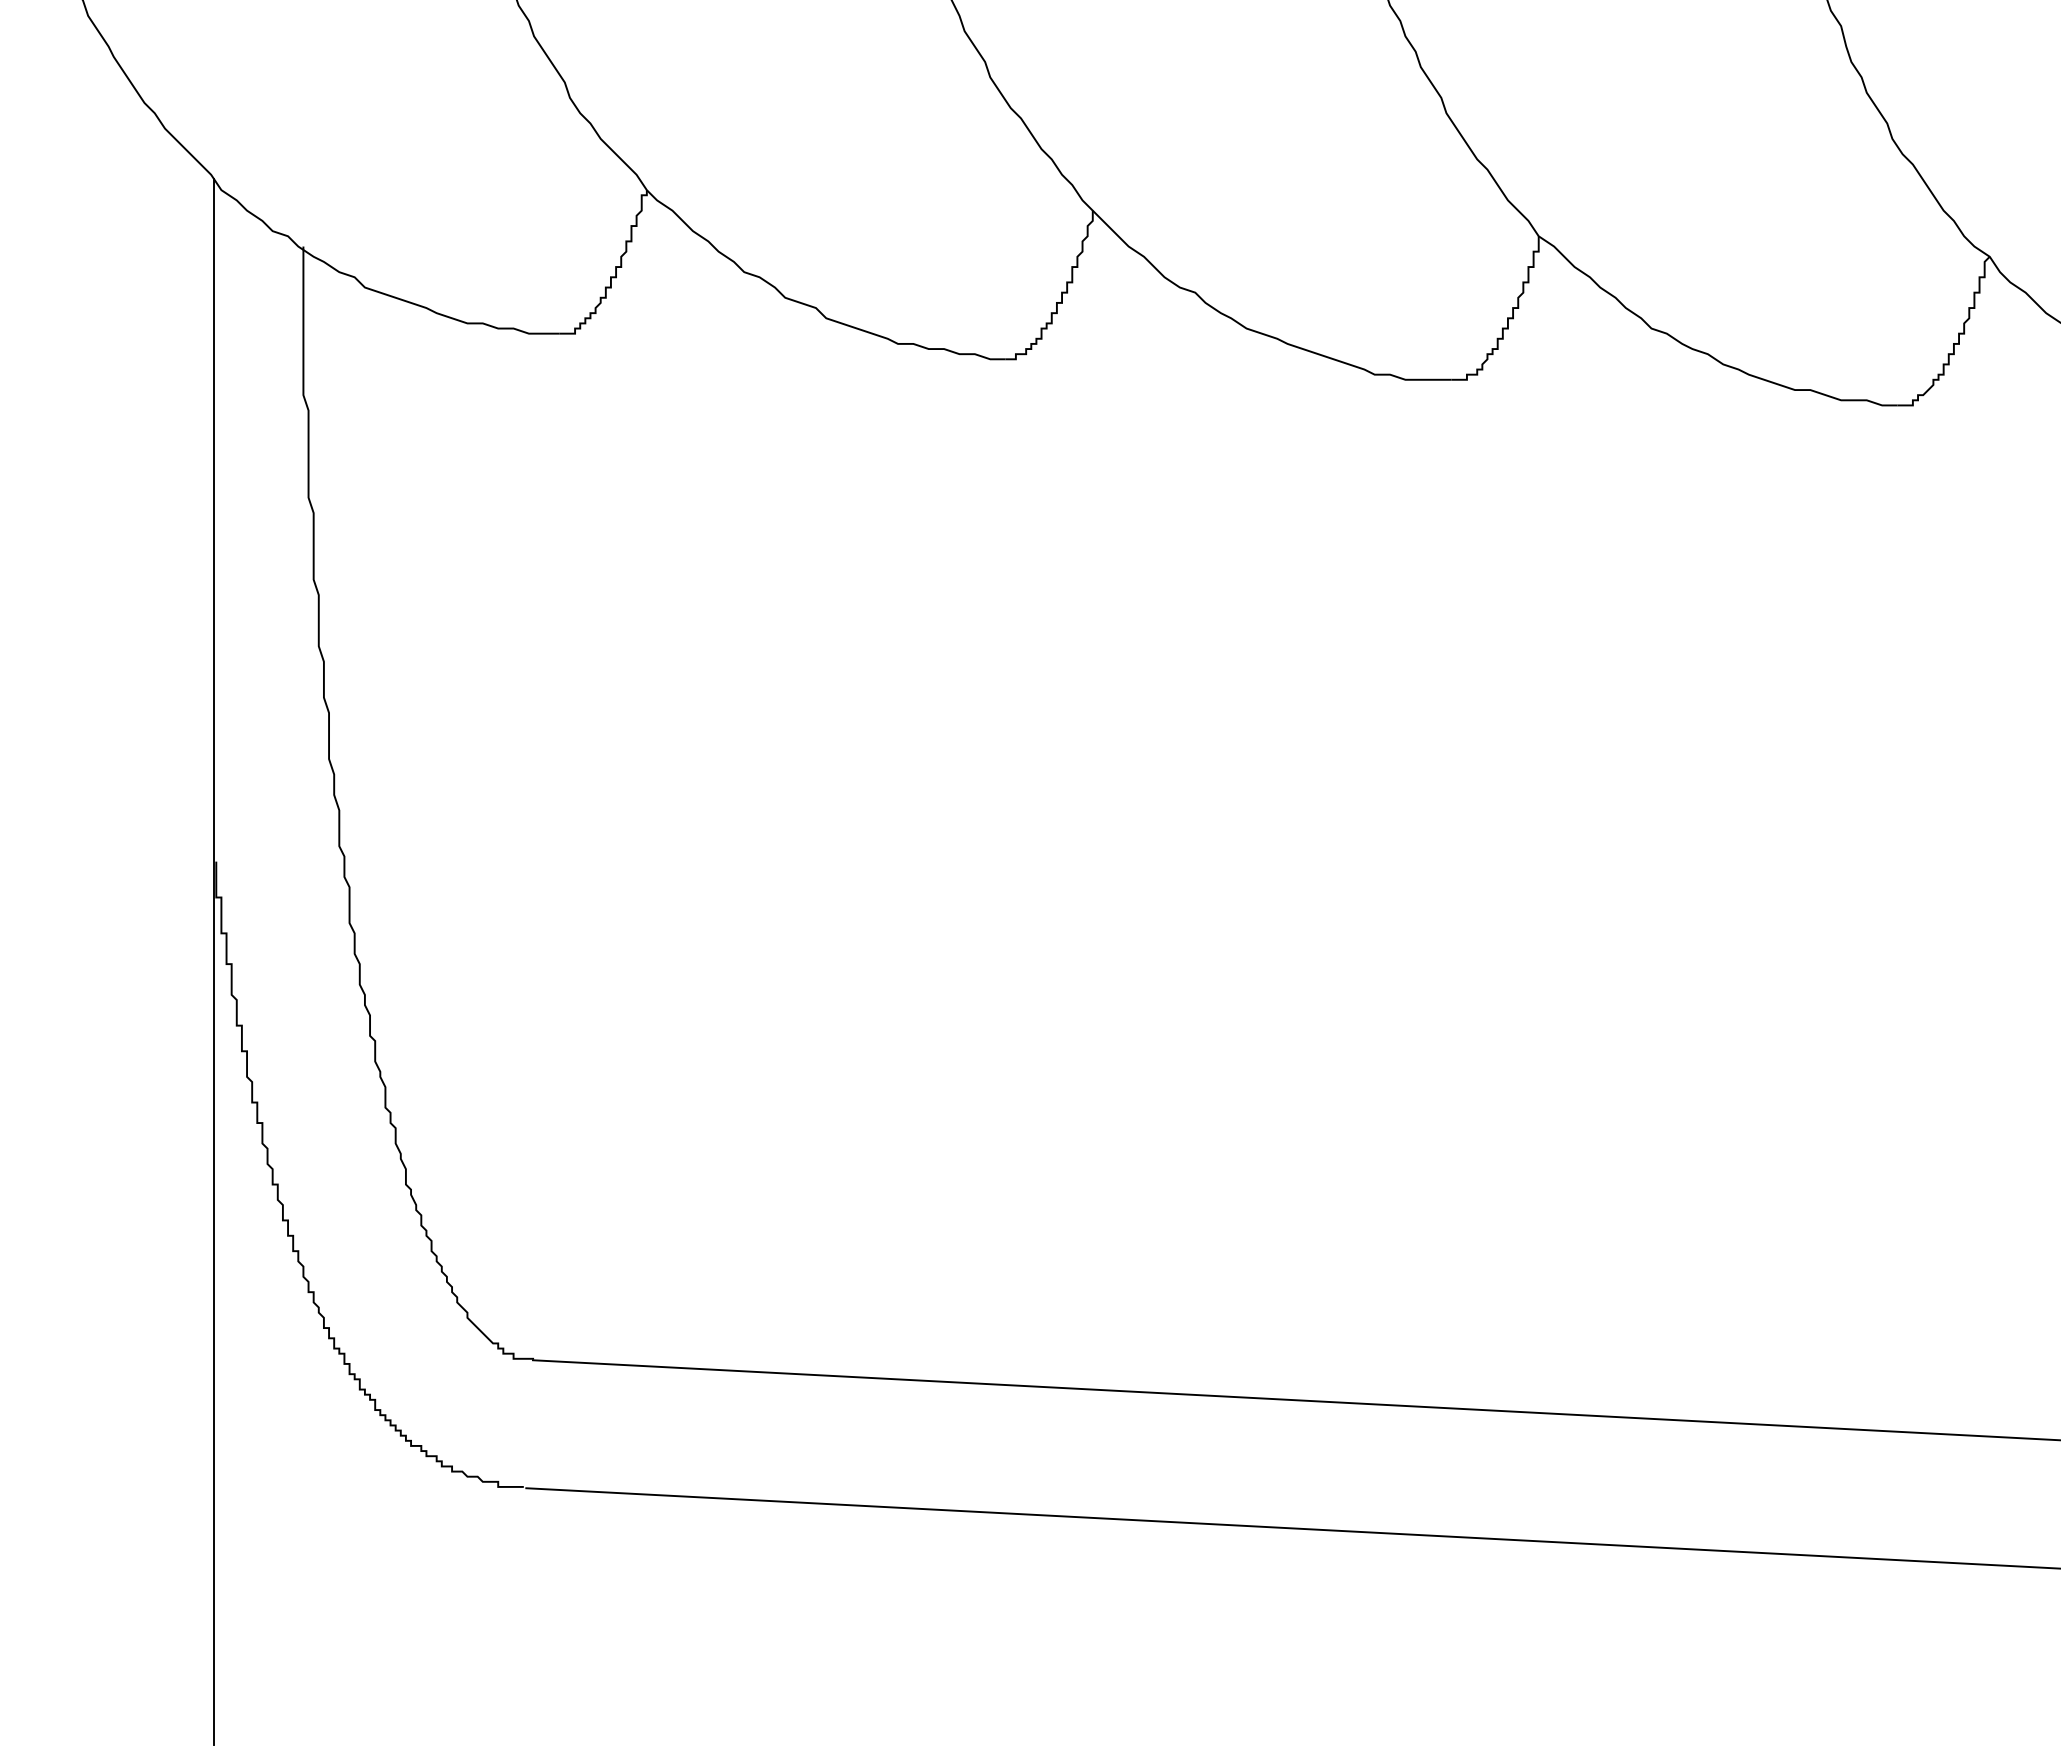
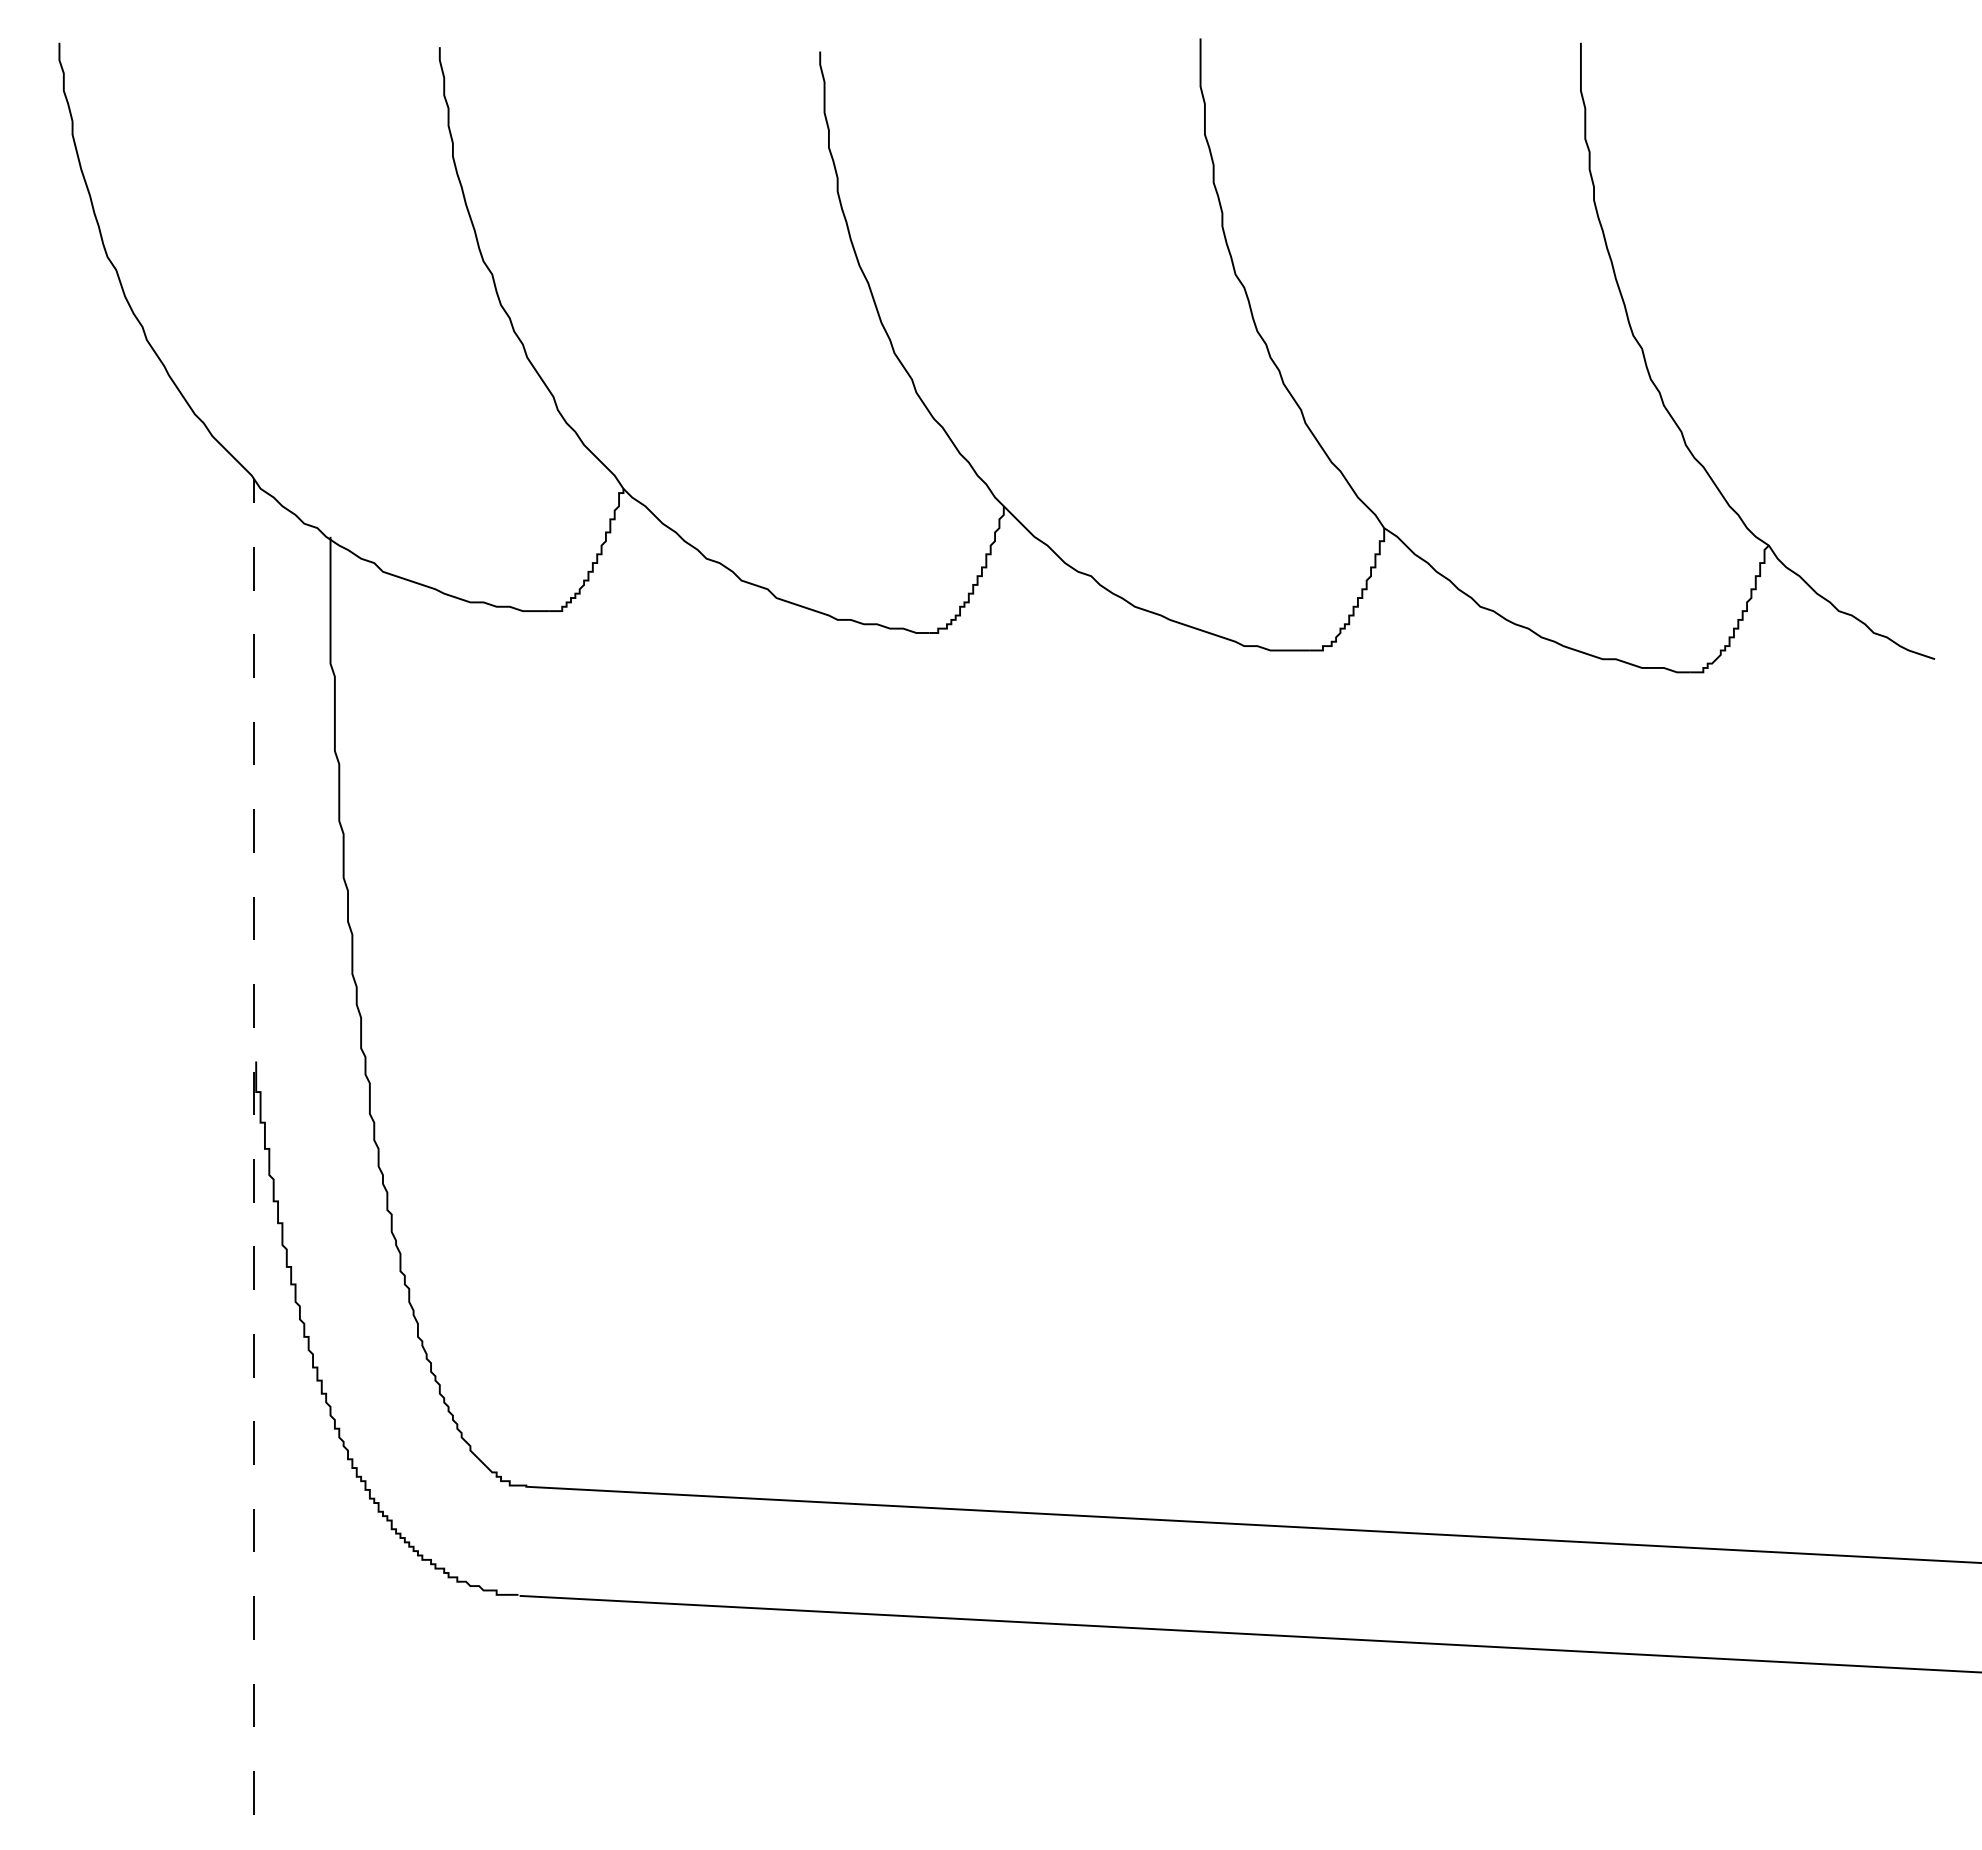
line: (214, 961) -> (254, 1146), solid -> dashed

